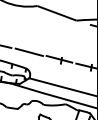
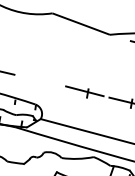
line: (28, 51) -> (39, 79), removed

